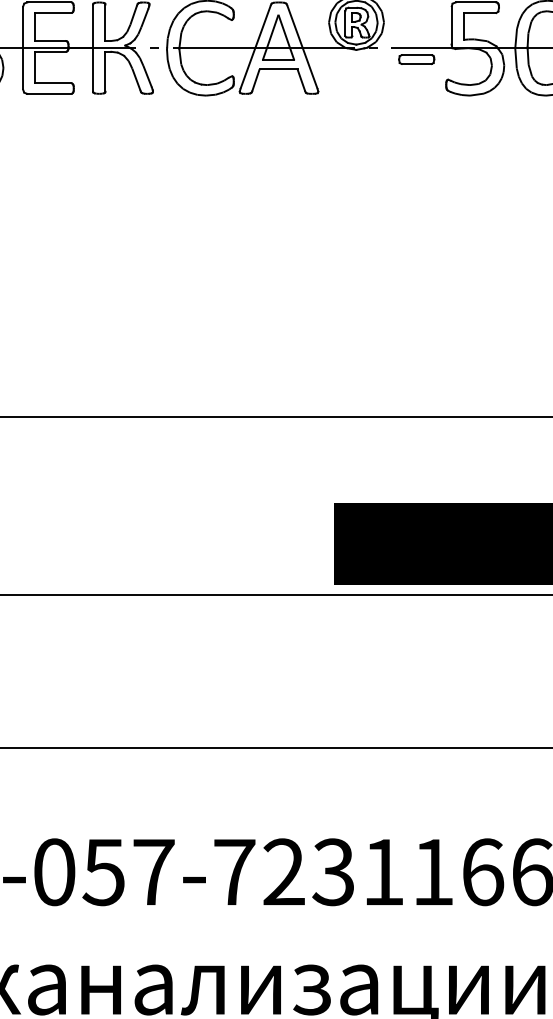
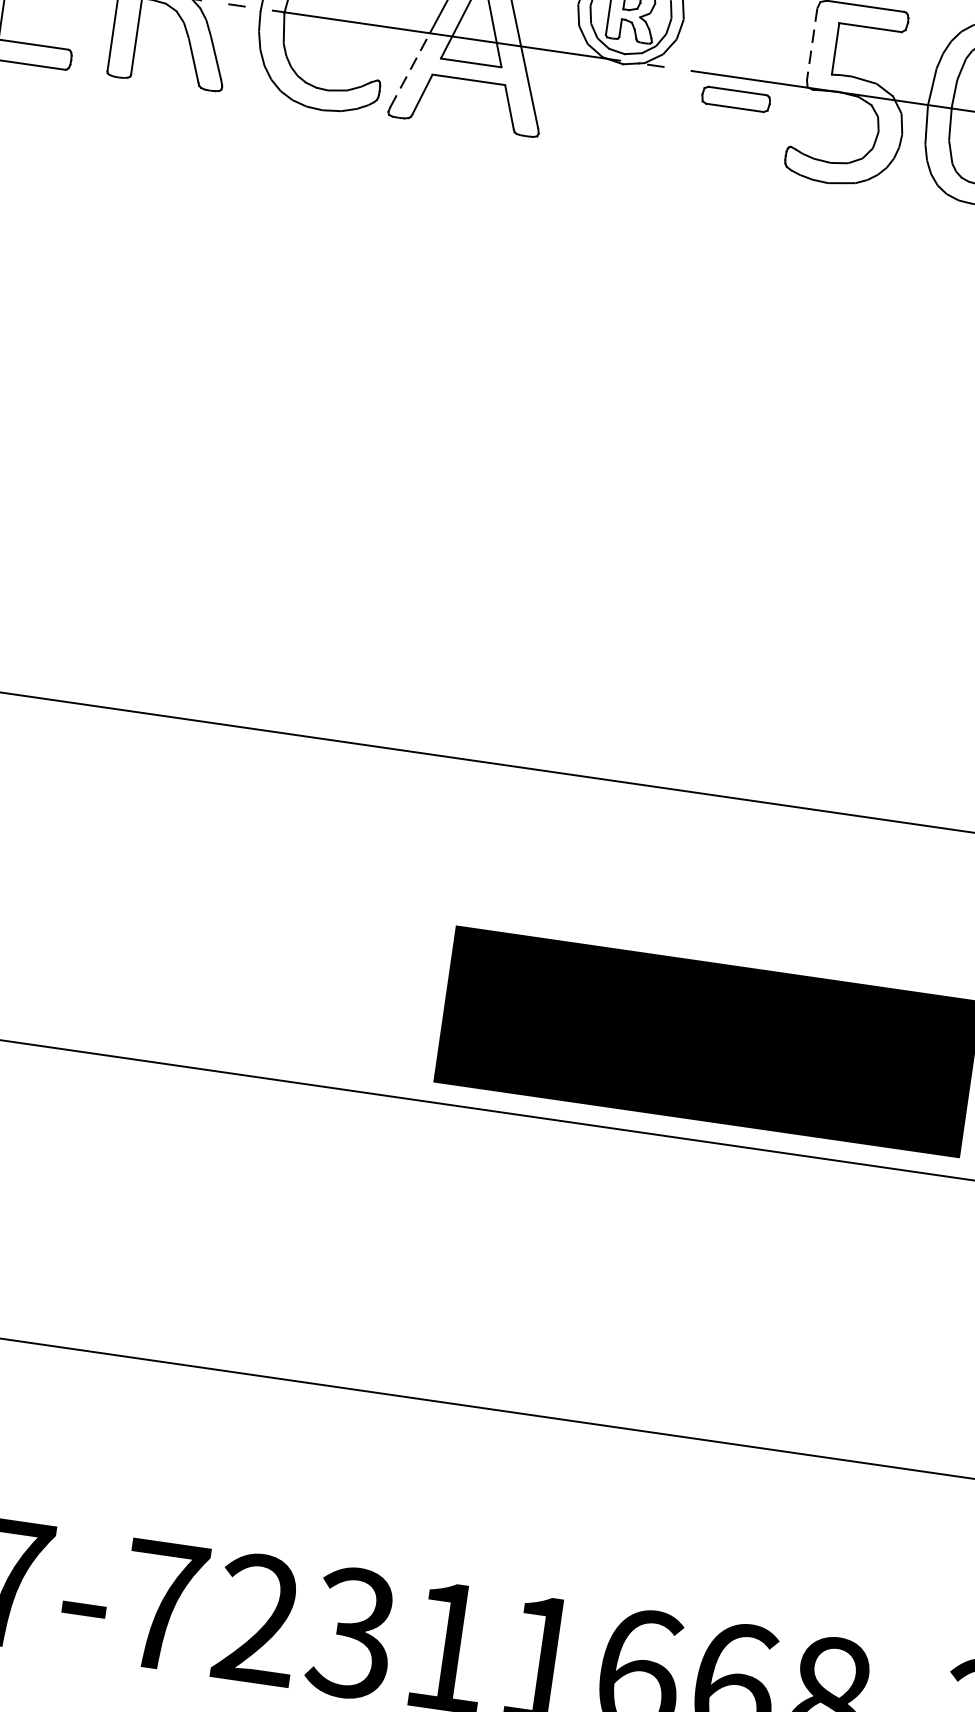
line: (451, 25) -> (812, 43), solid -> dashed
line: (247, 68) -> (409, 69), solid -> dashed

